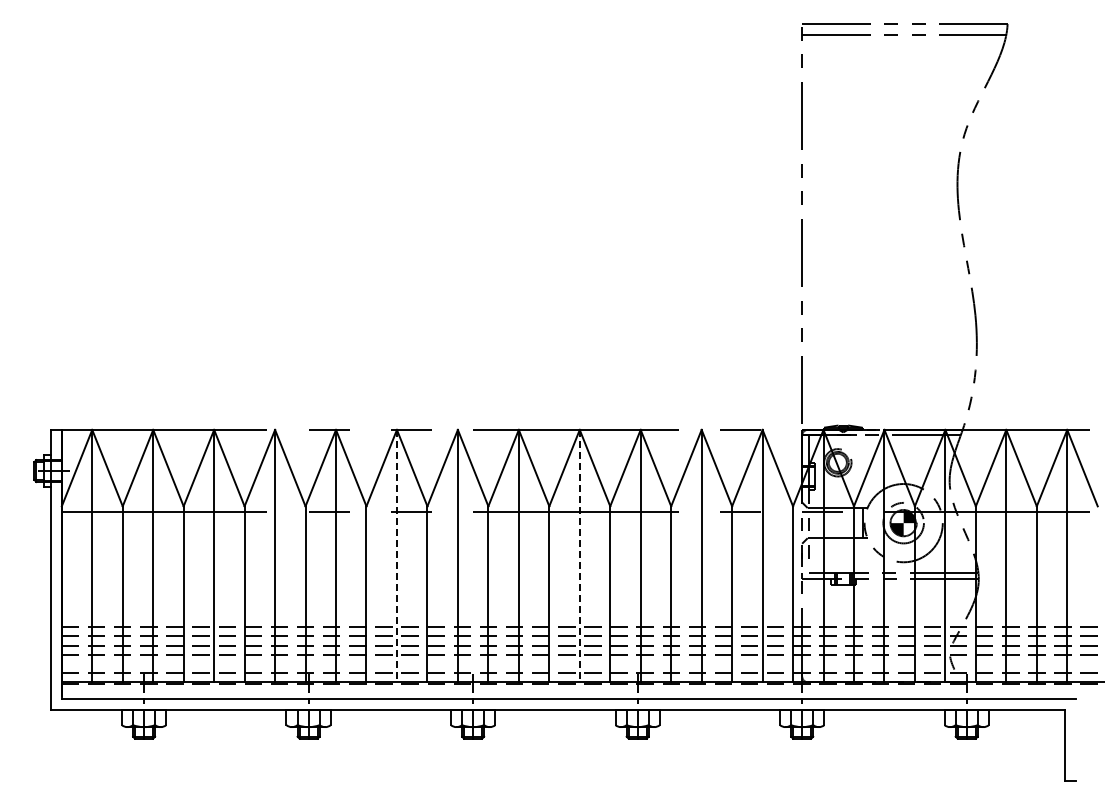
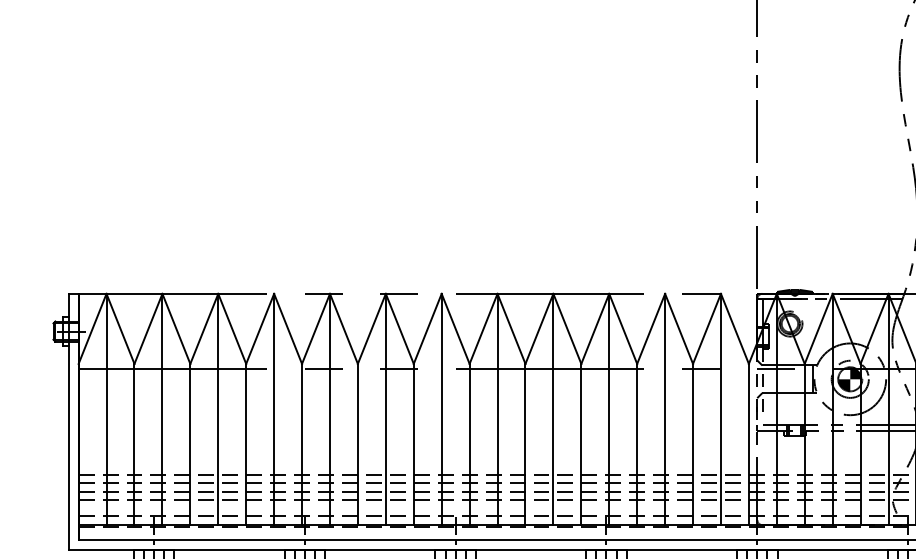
line: (396, 556) -> (385, 409), dashed -> solid
line: (579, 556) -> (553, 409), dashed -> solid

